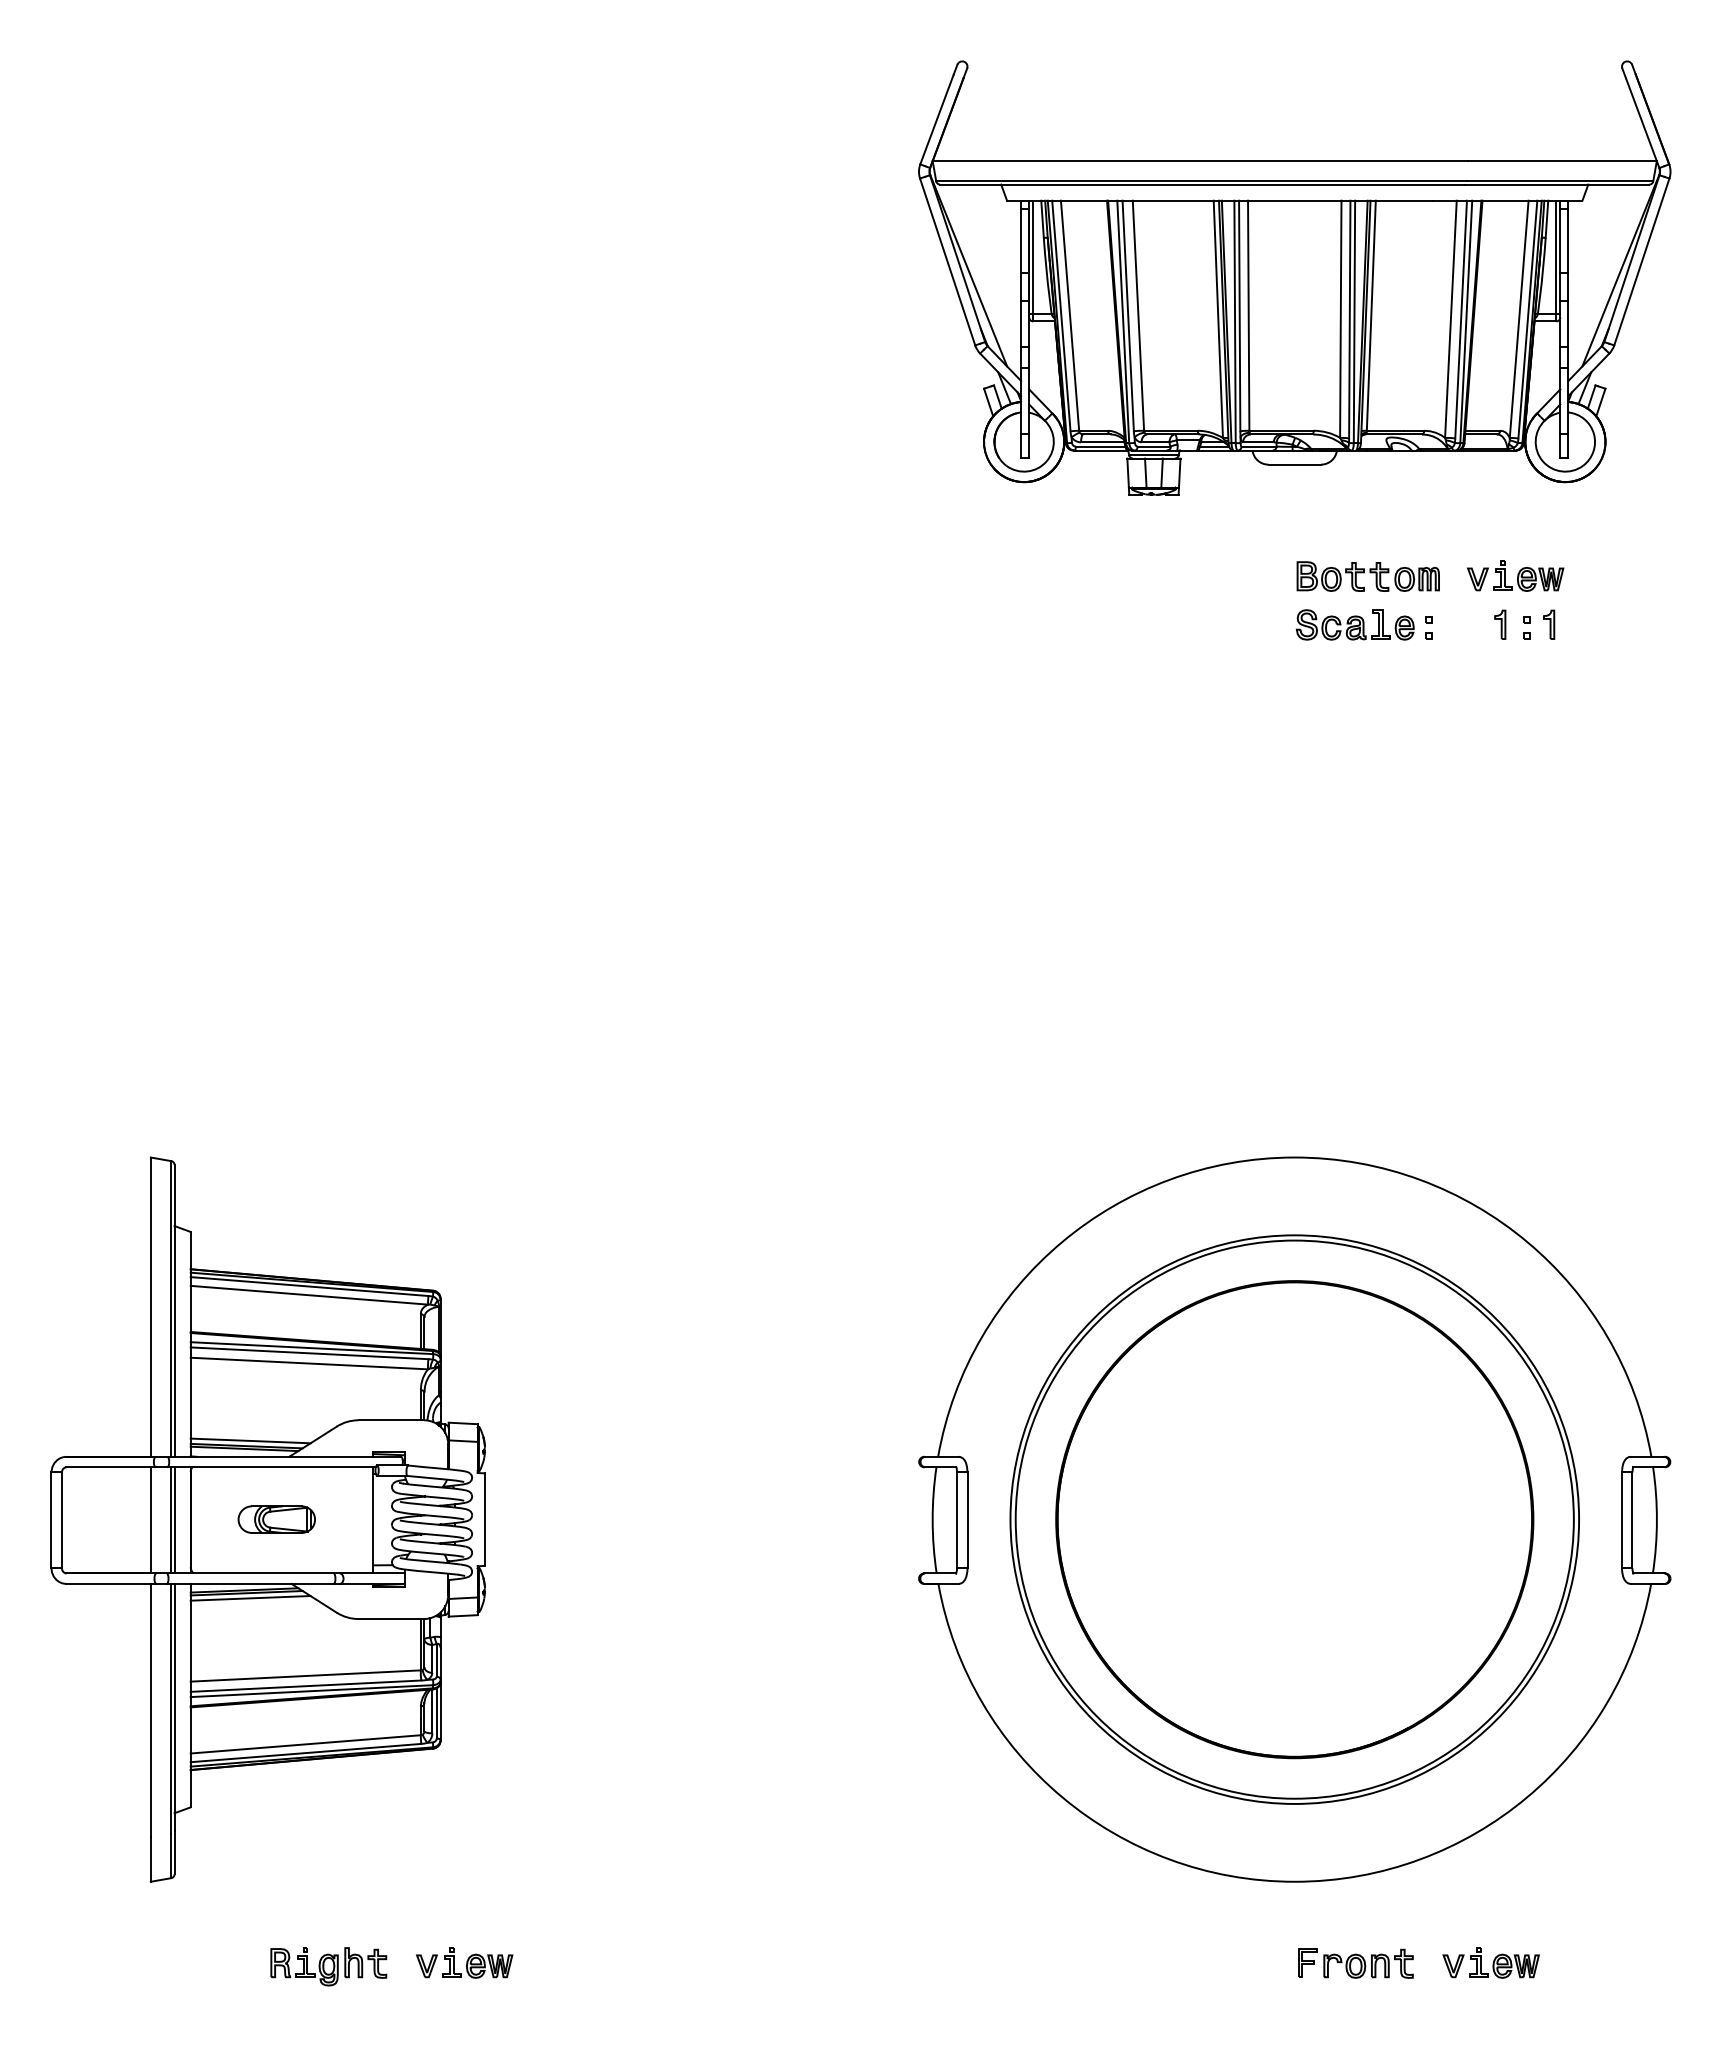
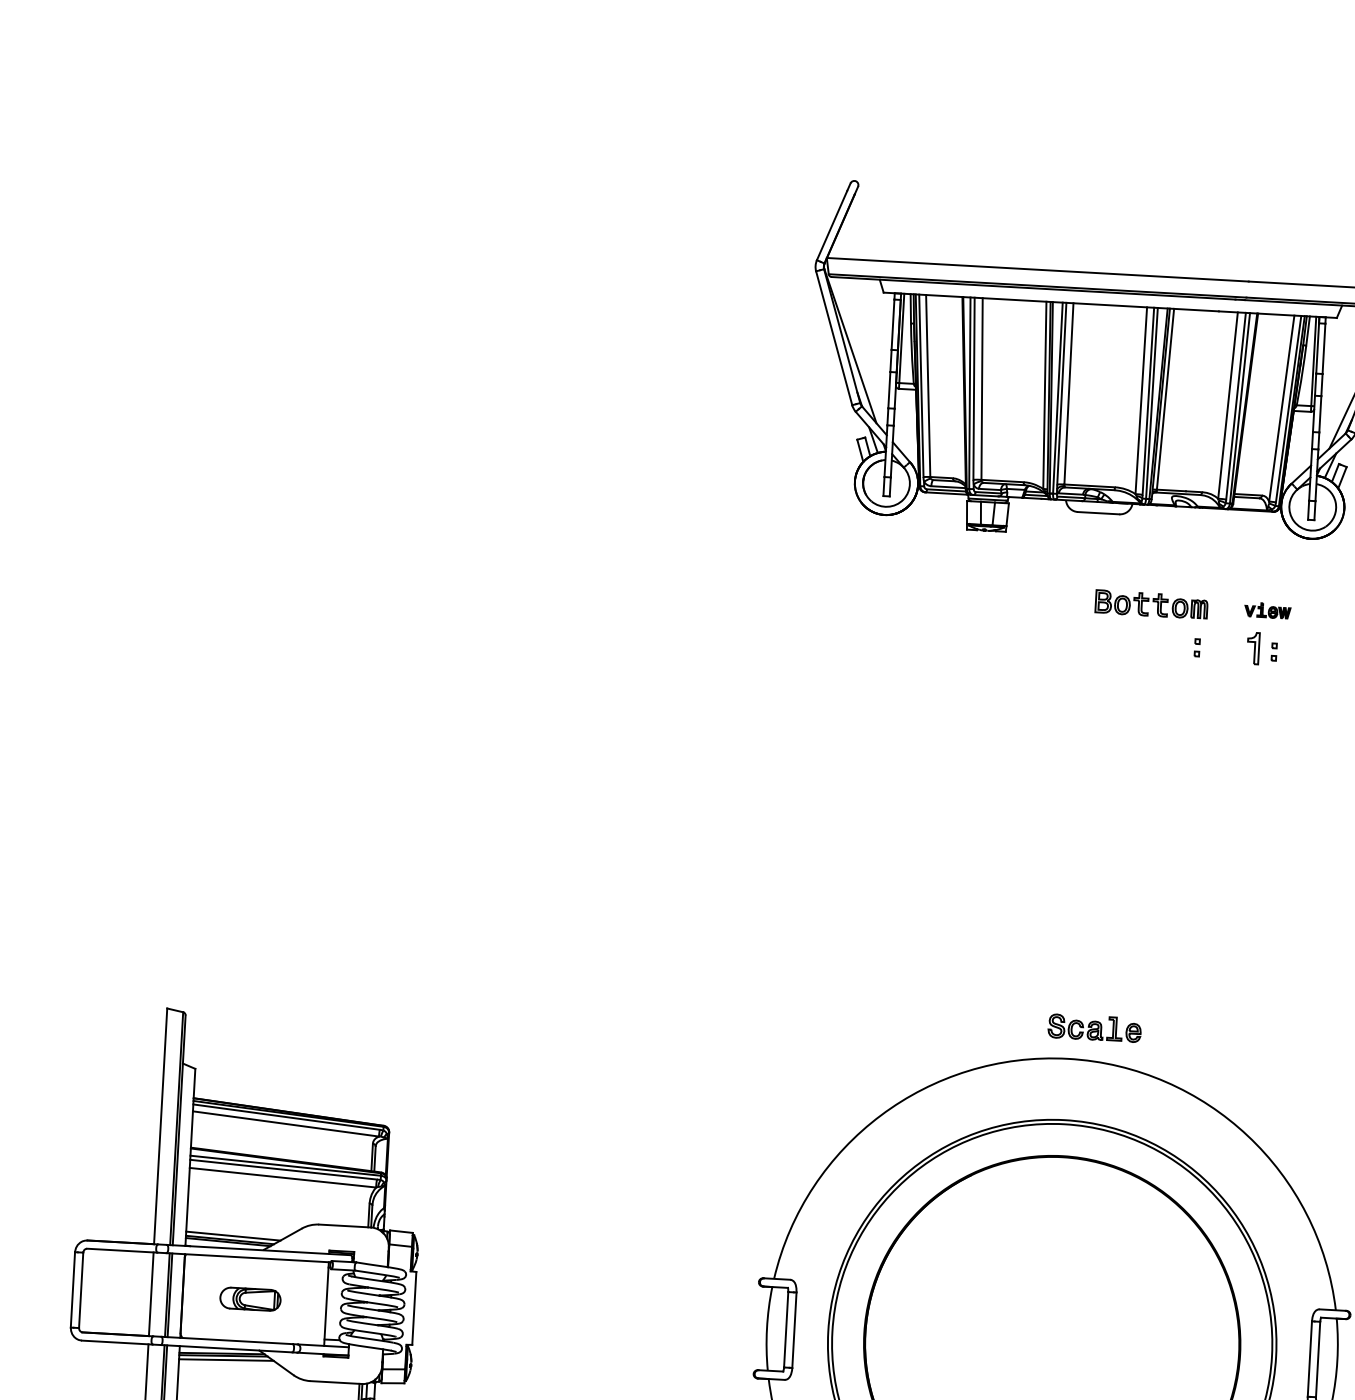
part: (1515, 575) -> (1267, 610), size x0.6
part: (1354, 624) -> (1094, 1027), moved
part: (1500, 624) -> (1253, 648), size x1.4
part: (1549, 624) -> (1292, 650), removed

